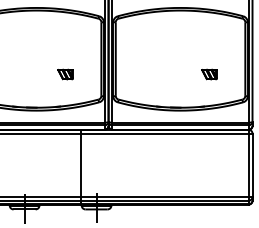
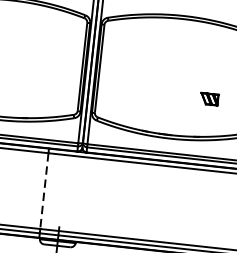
part: (65, 74) -> (37, 80), removed
line: (80, 165) -> (43, 191), solid -> dashed

